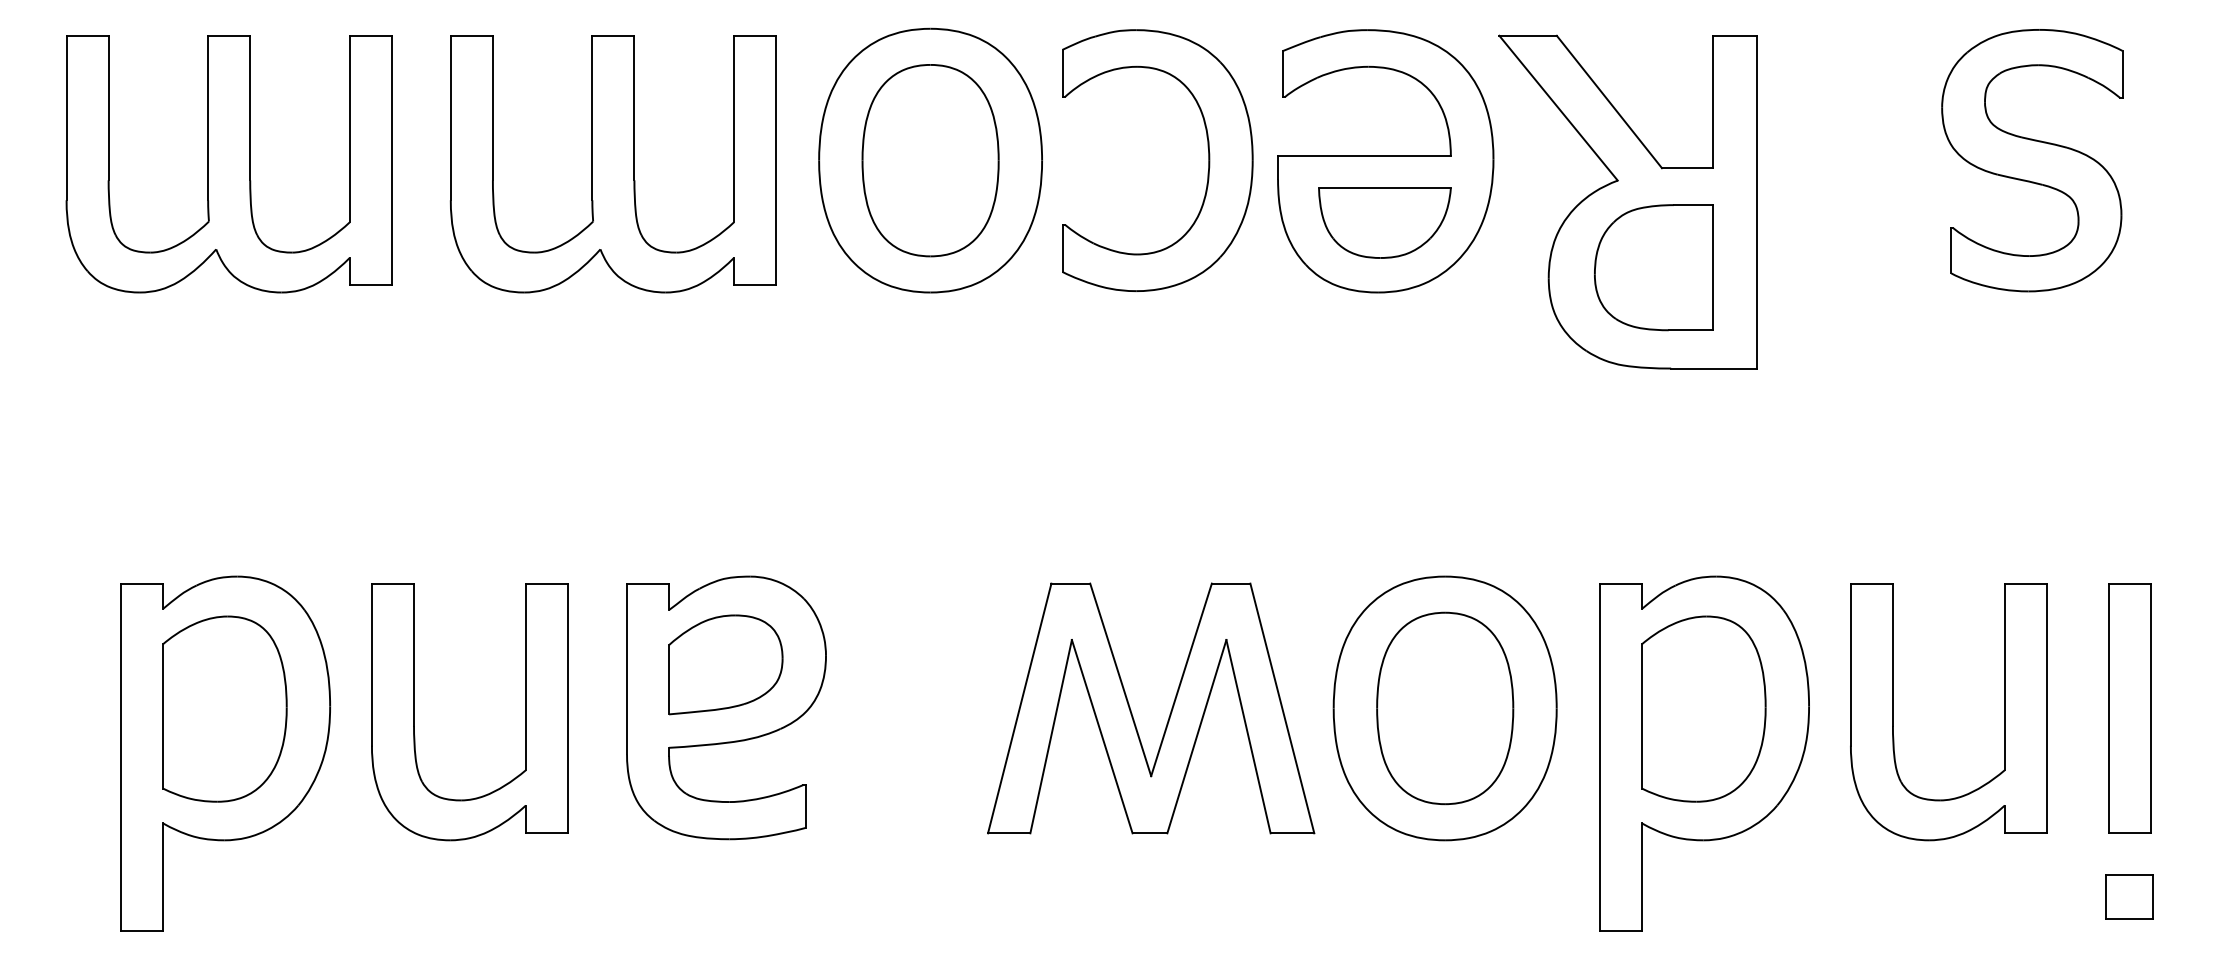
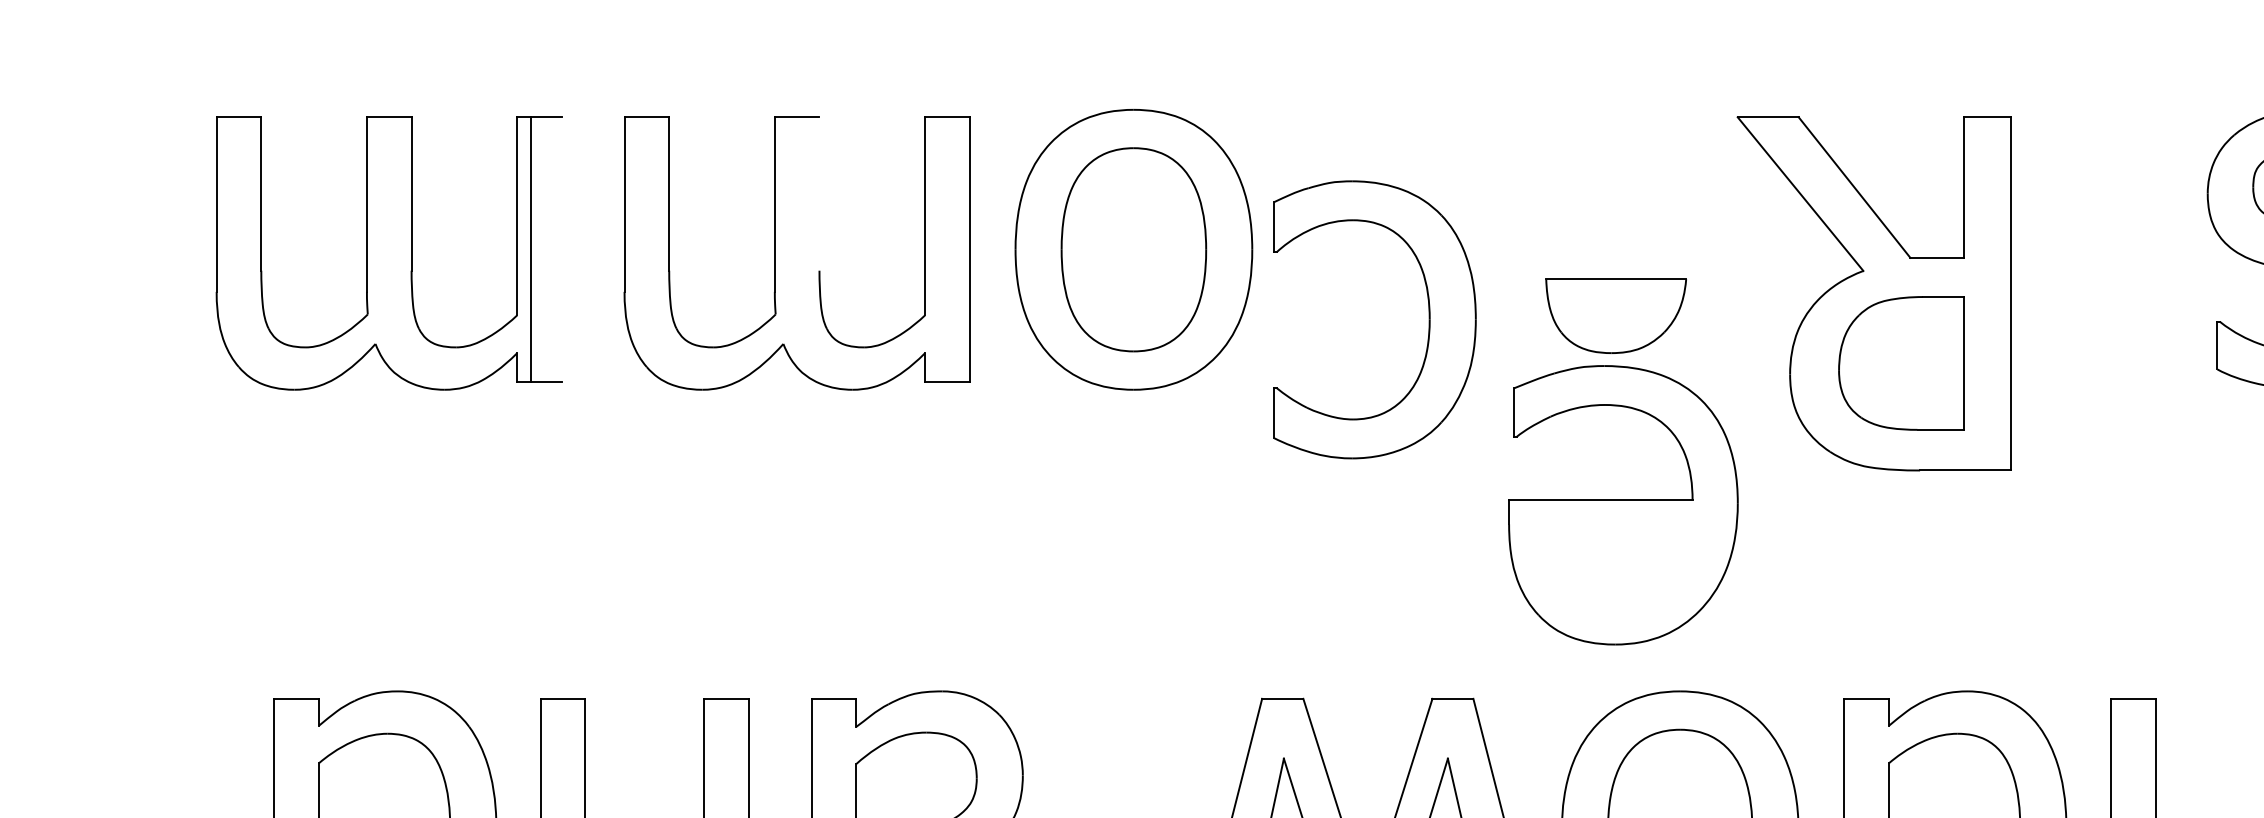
line: (634, 107) -> (819, 193), removed
line: (391, 160) -> (530, 249), moved
part: (1208, 160) -> (1428, 319), moved
part: (1385, 161) -> (1623, 505), moved

